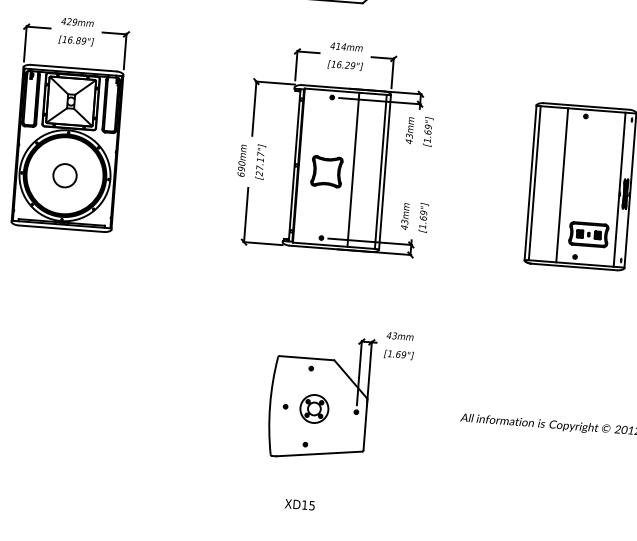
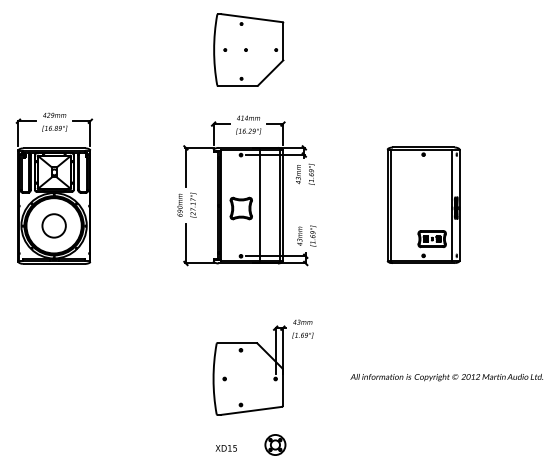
circle: (64, 175) -> (53, 225), size x1.4
line: (562, 184) -> (410, 204), removed
part: (314, 408) -> (275, 444), moved
text: (298, 504) -> (225, 448), moved

